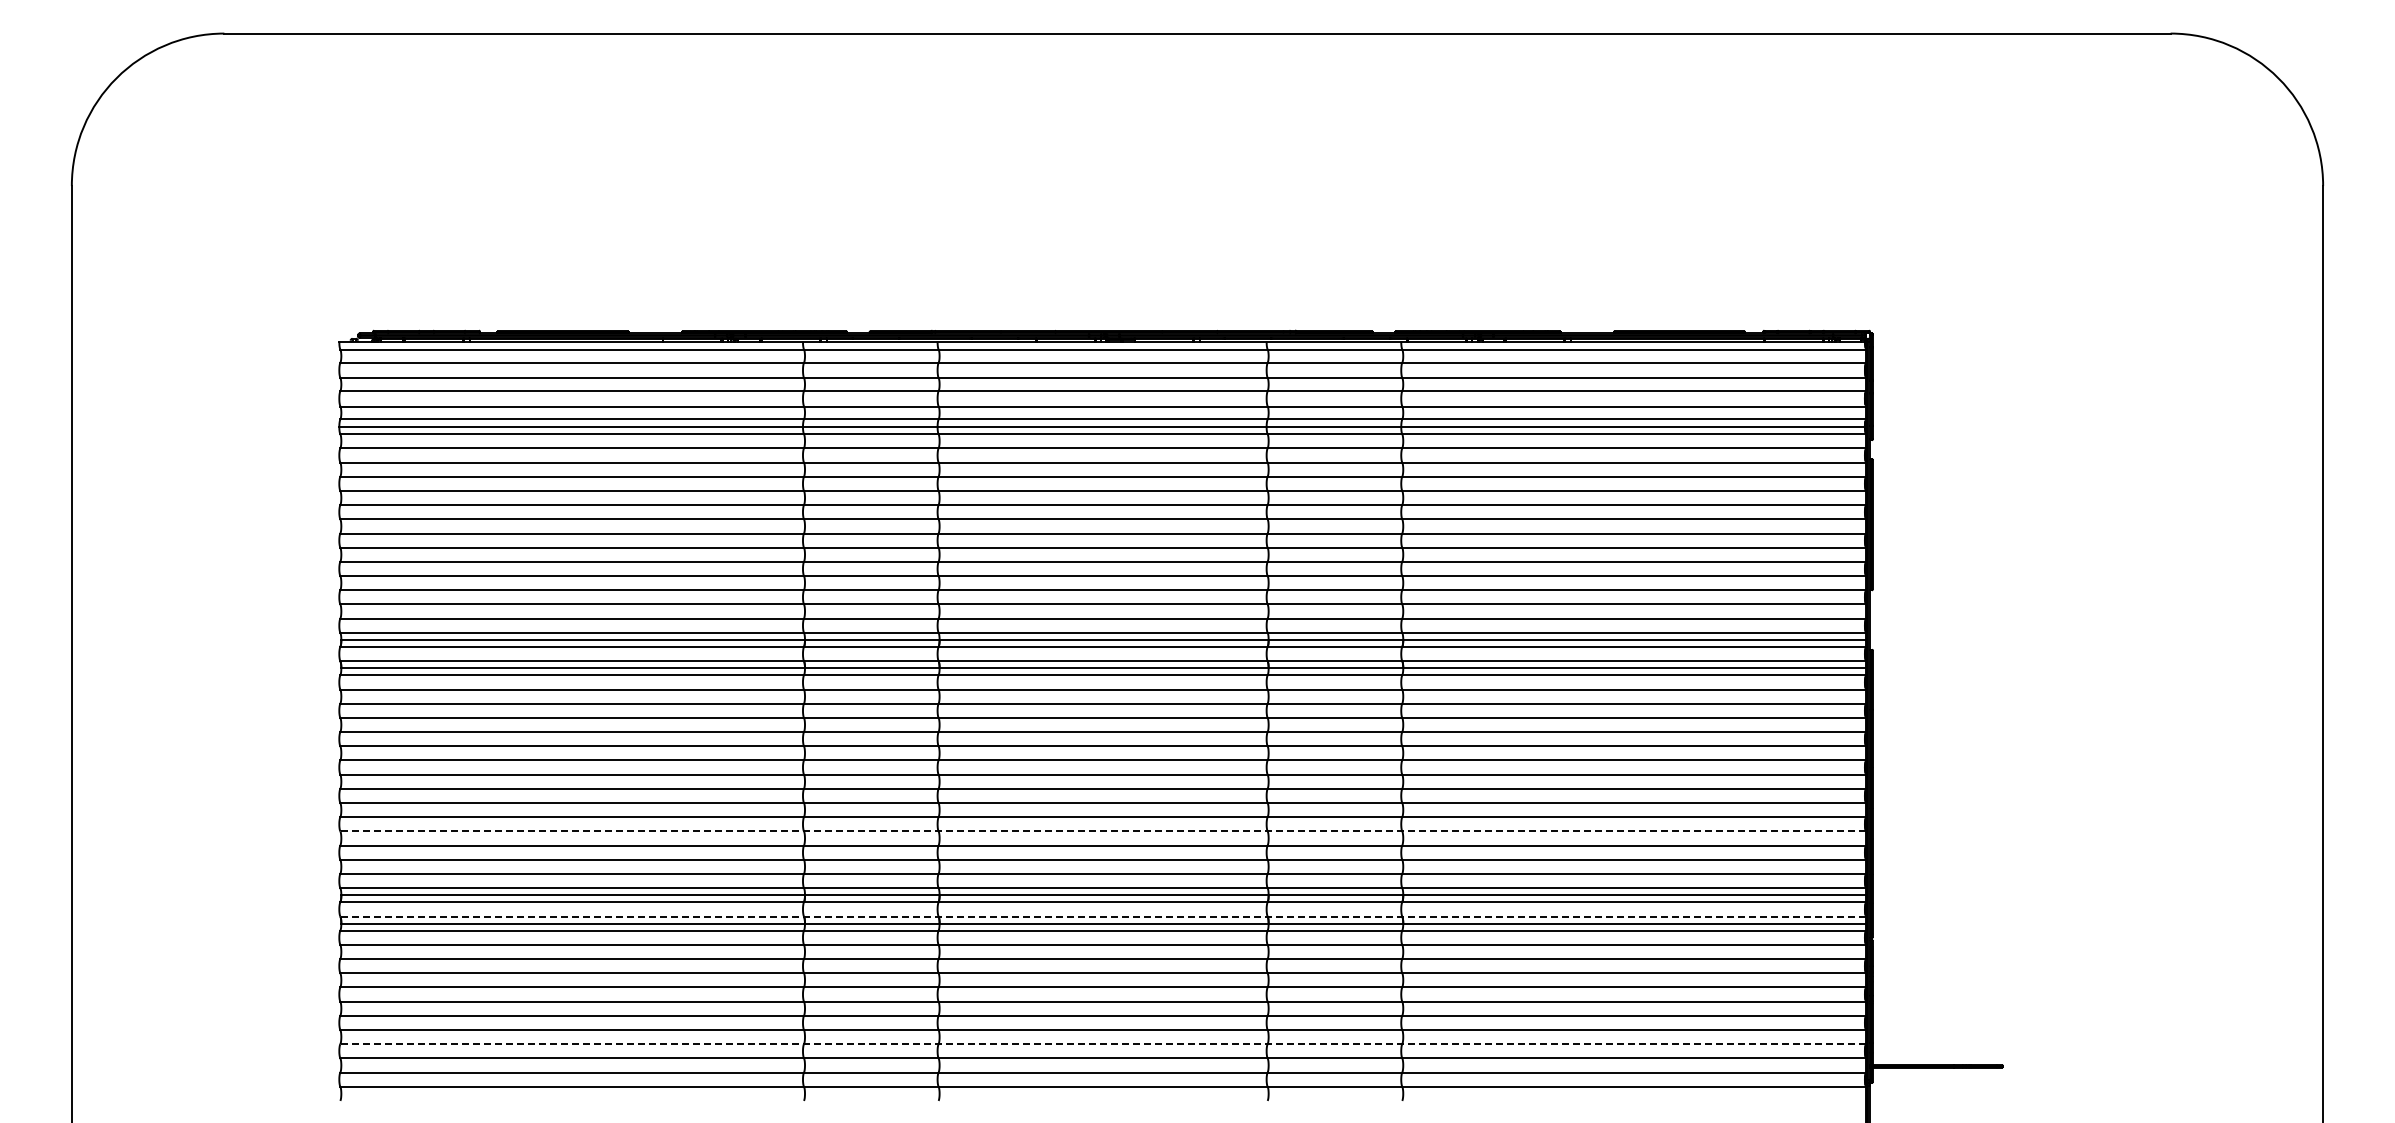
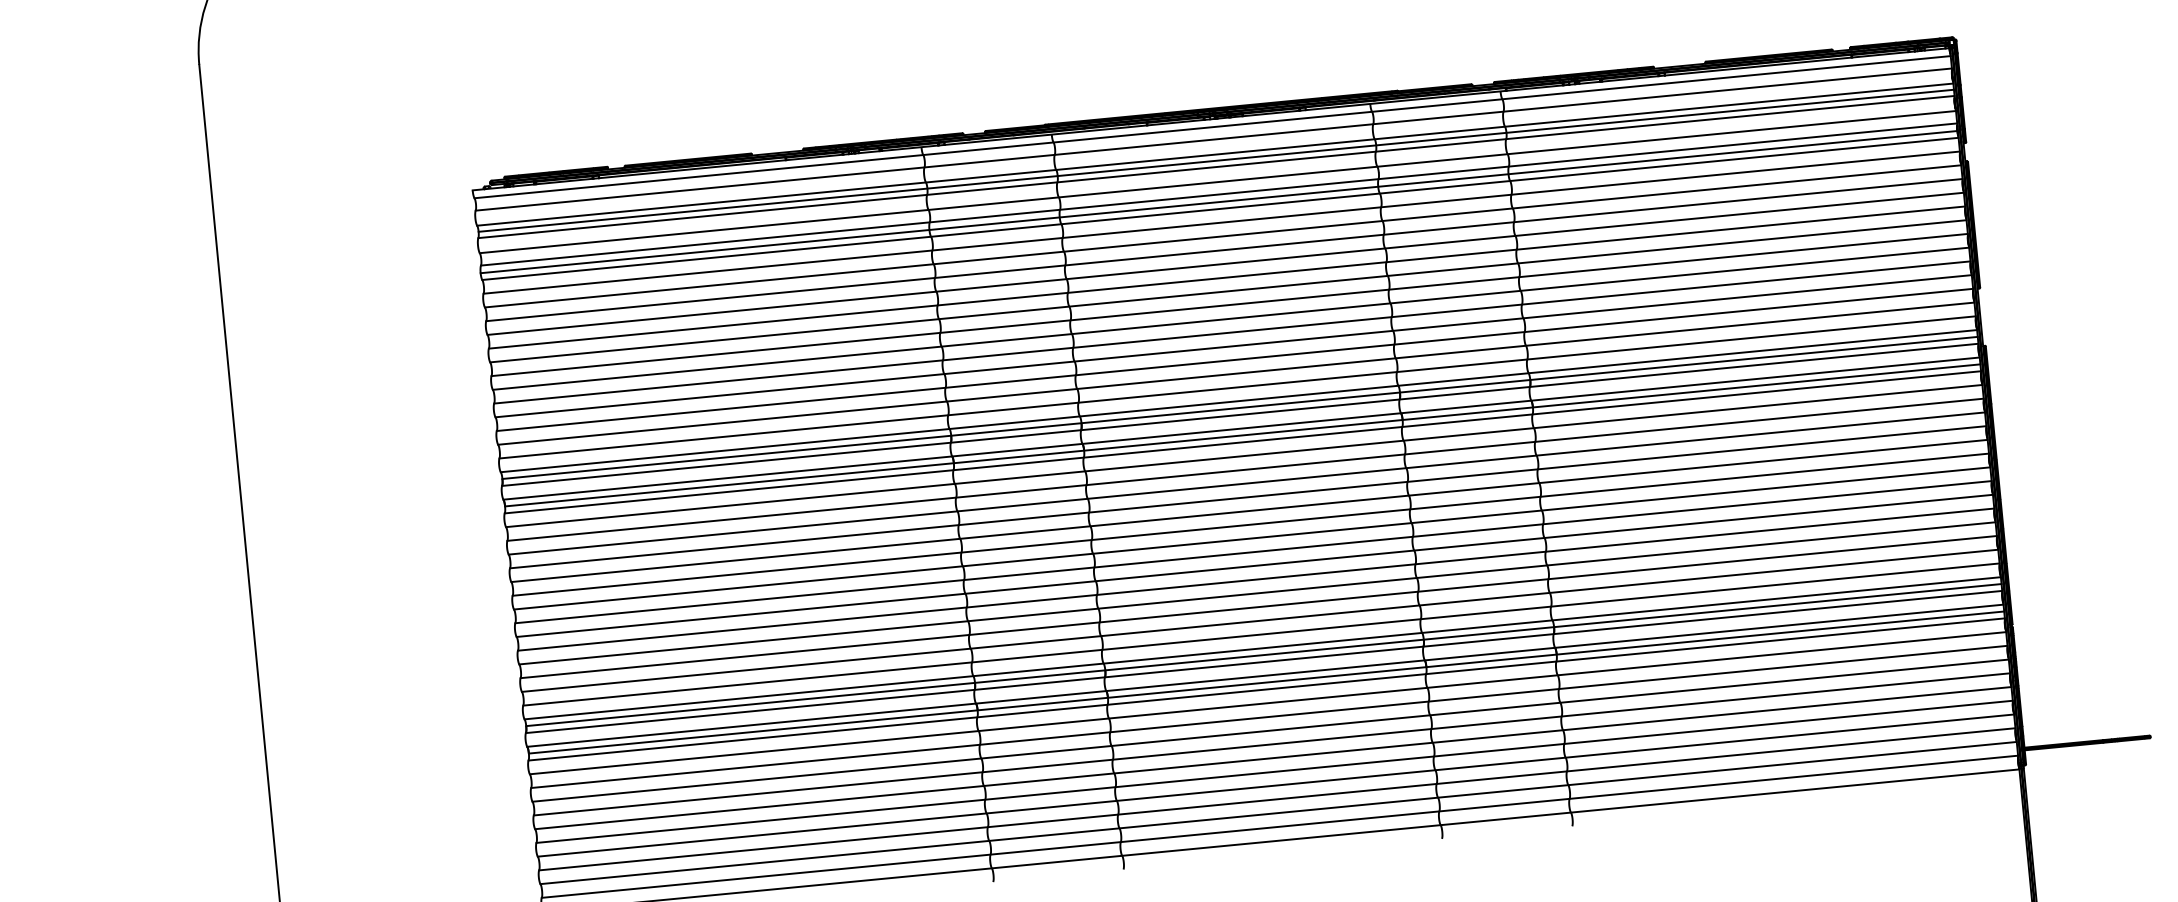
line: (1103, 384) -> (1216, 160), added
line: (1102, 831) -> (1257, 593), dashed -> solid
line: (1102, 916) -> (1264, 675), dashed -> solid
line: (1102, 1044) -> (1276, 799), dashed -> solid

